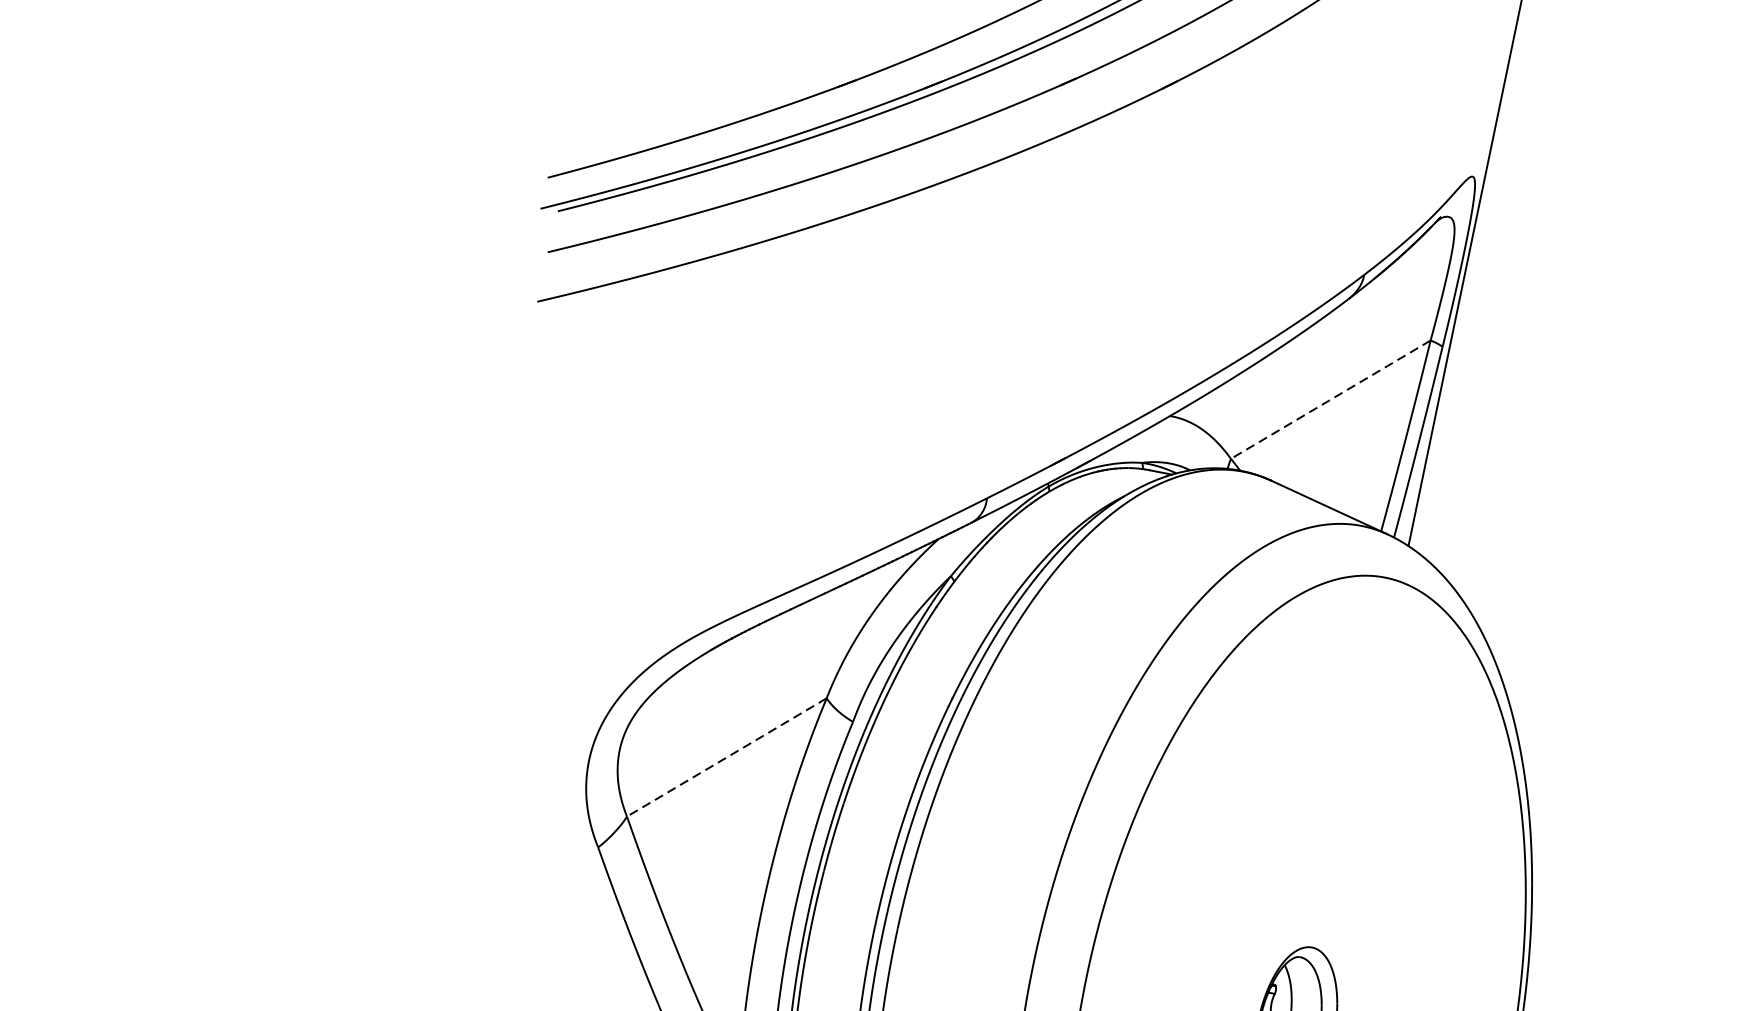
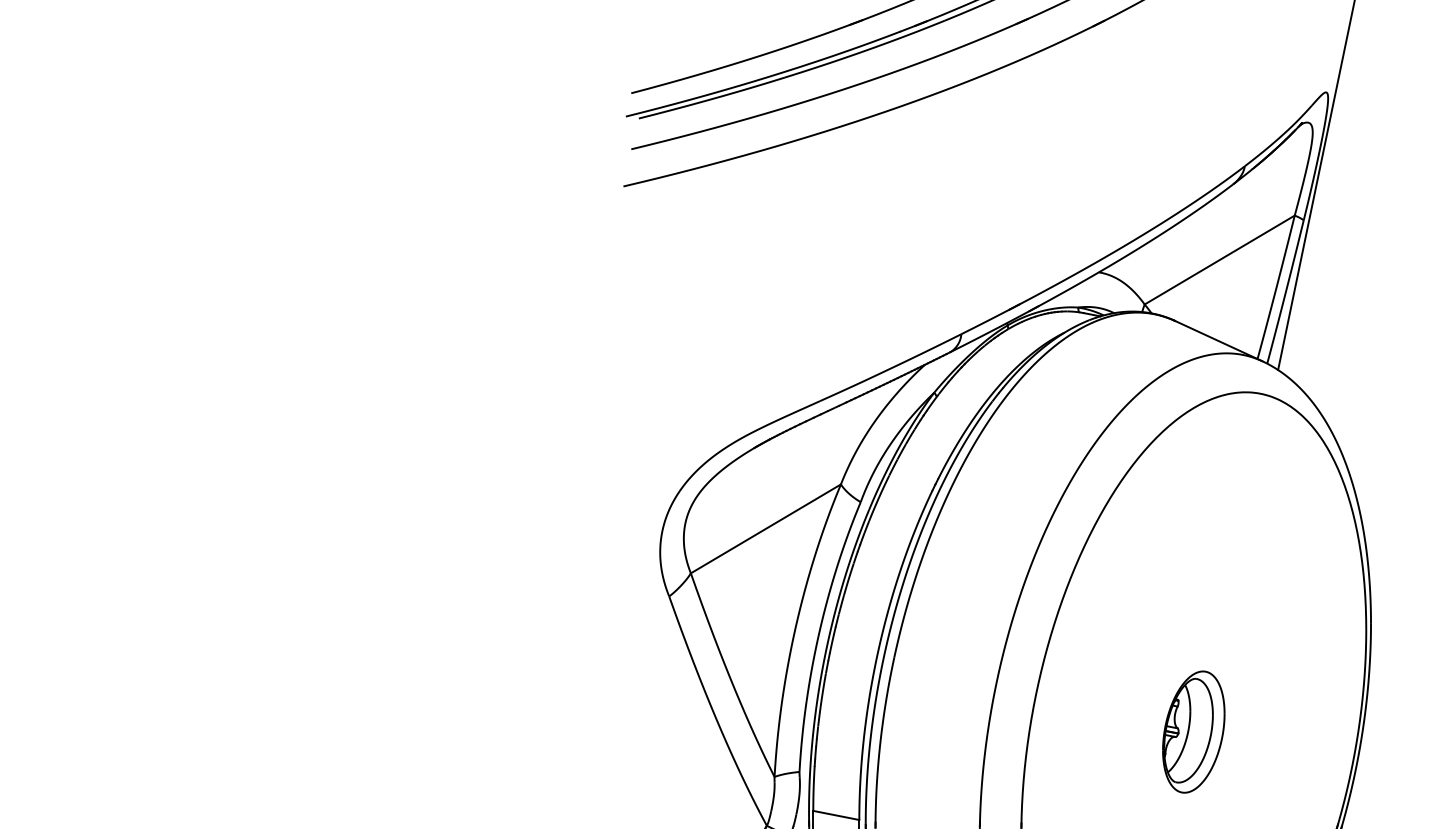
line: (1330, 400) -> (1219, 260), dashed -> solid
line: (726, 758) -> (765, 529), dashed -> solid

